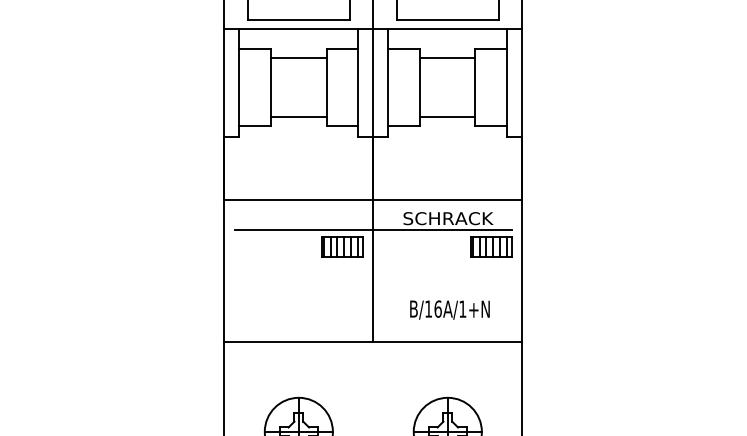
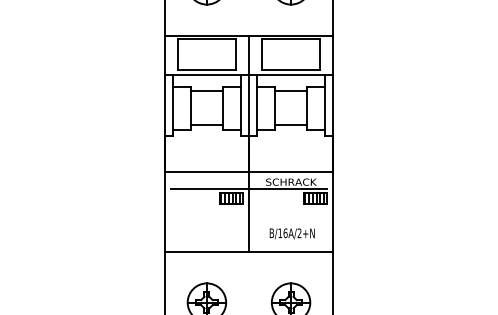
text: (462, 307) -> (299, 232), B/16A/1+N -> B/16A/2+N

